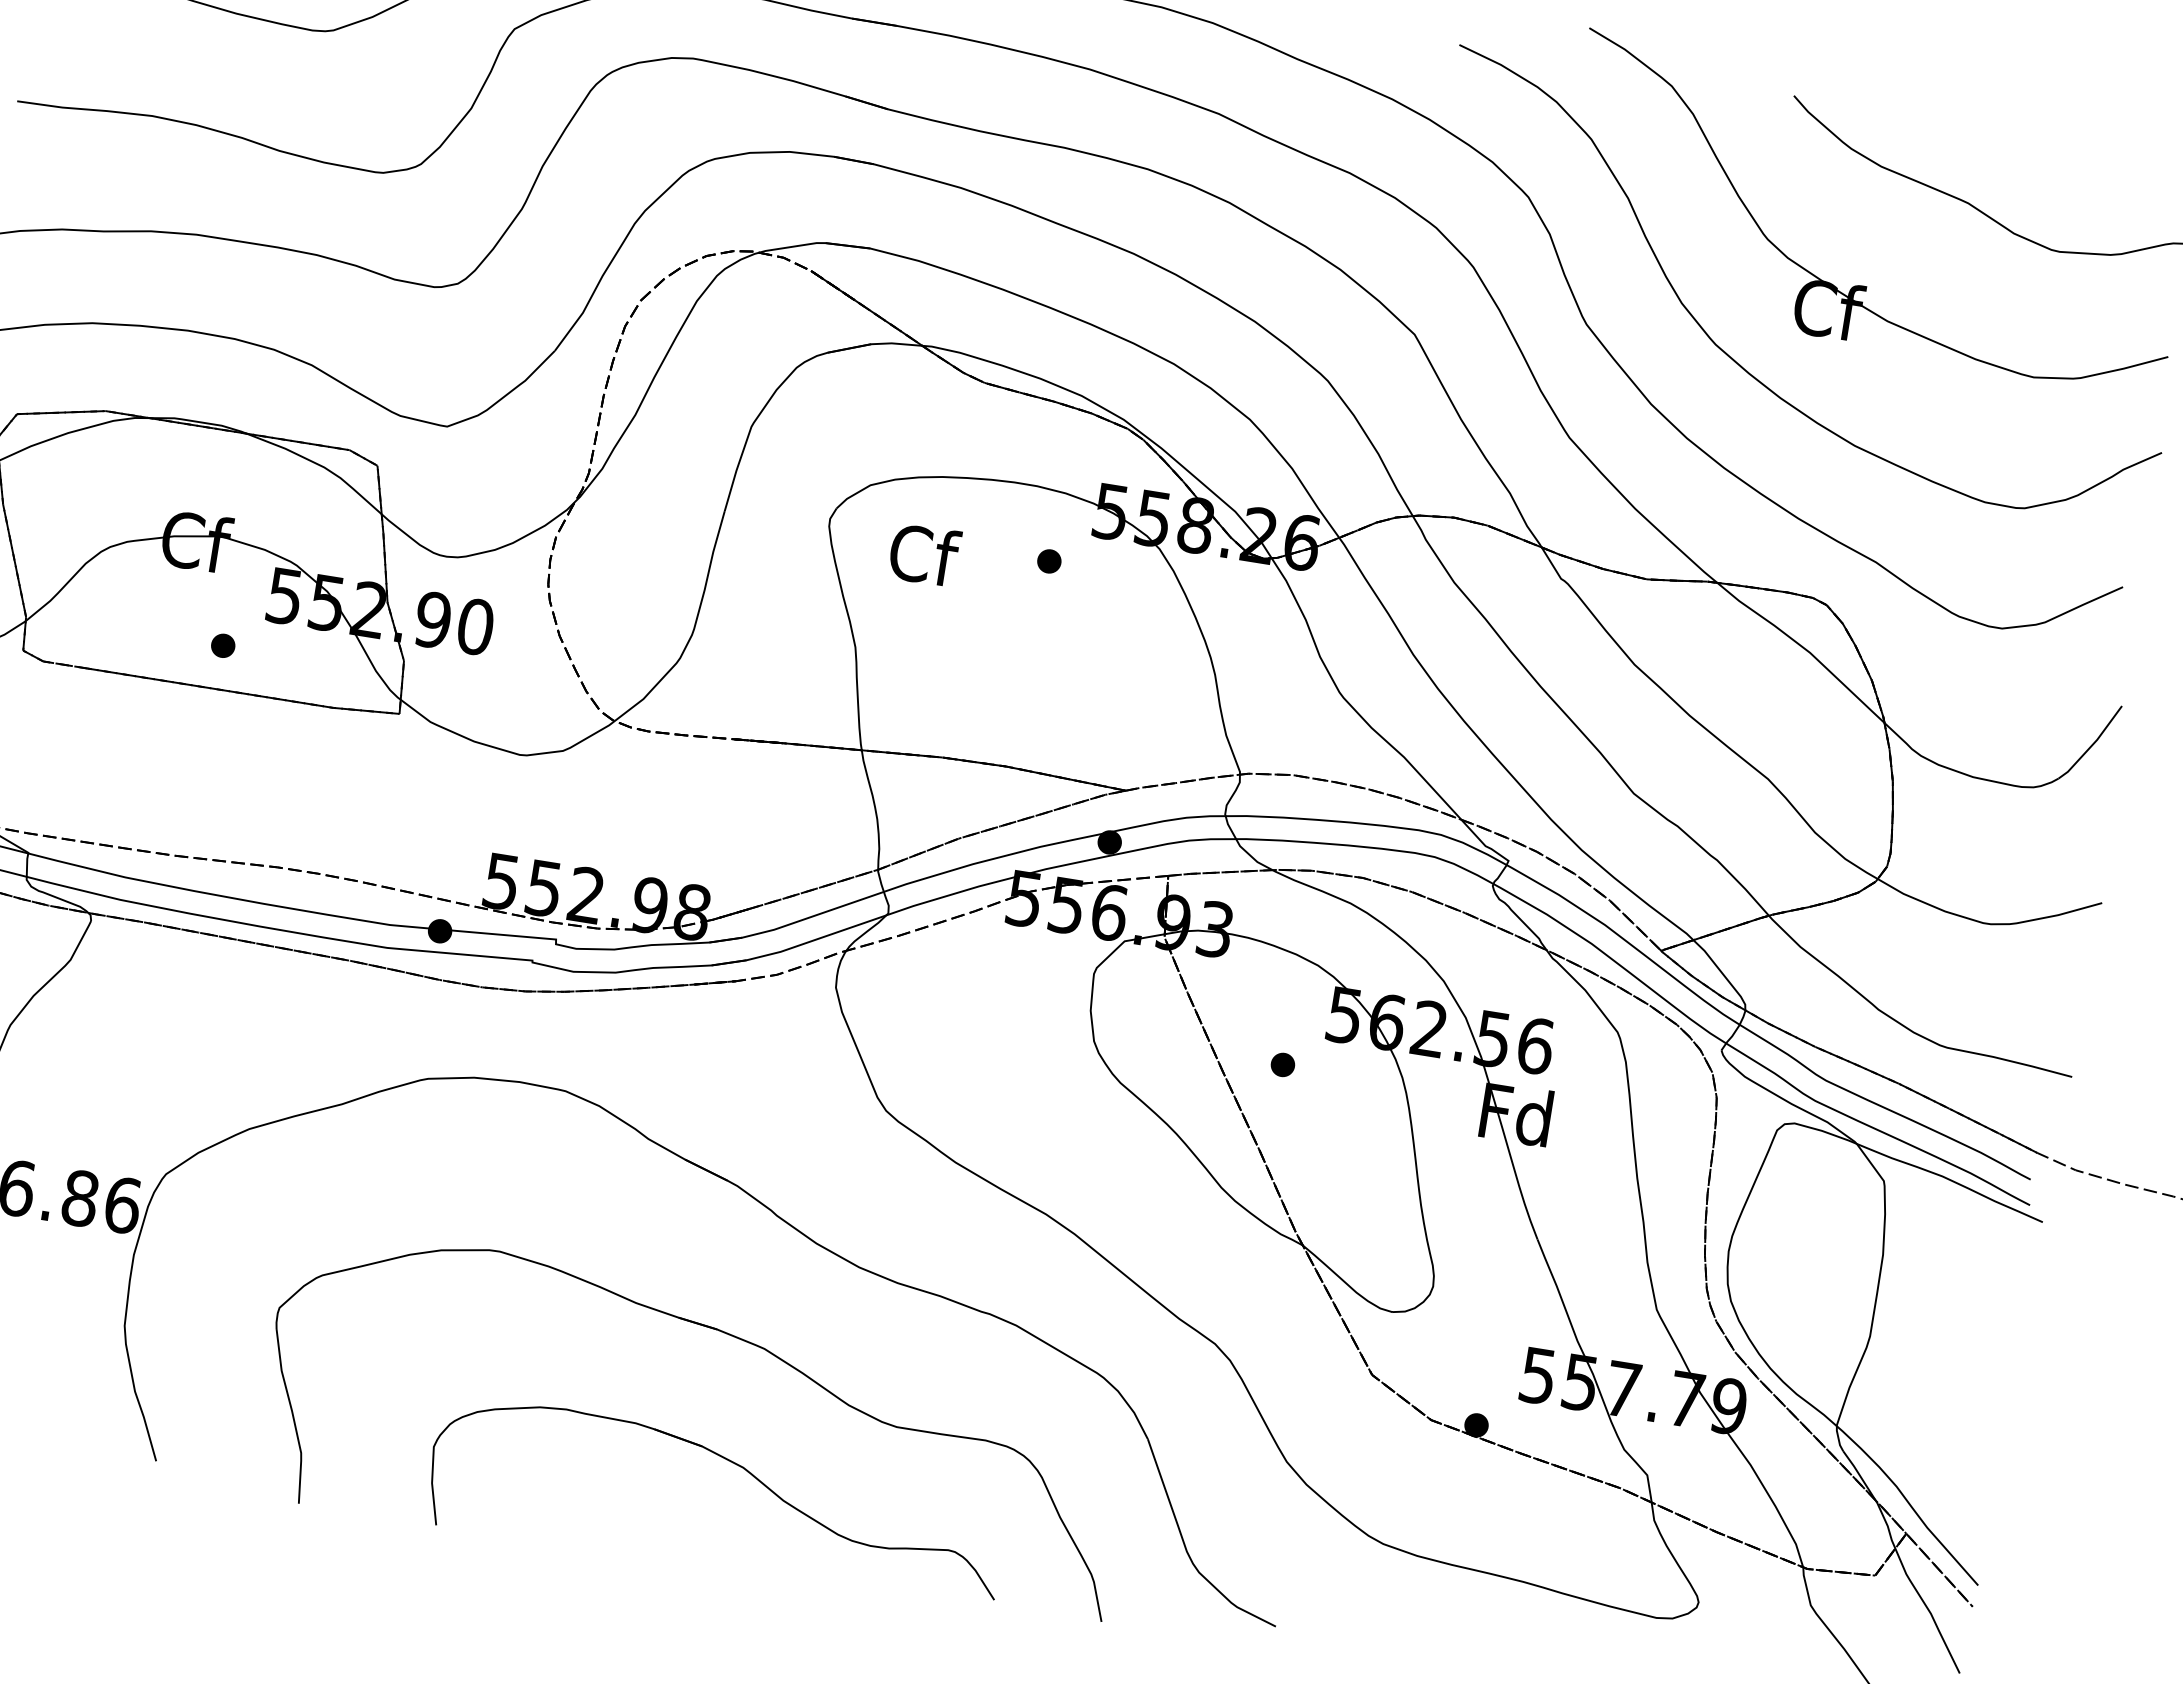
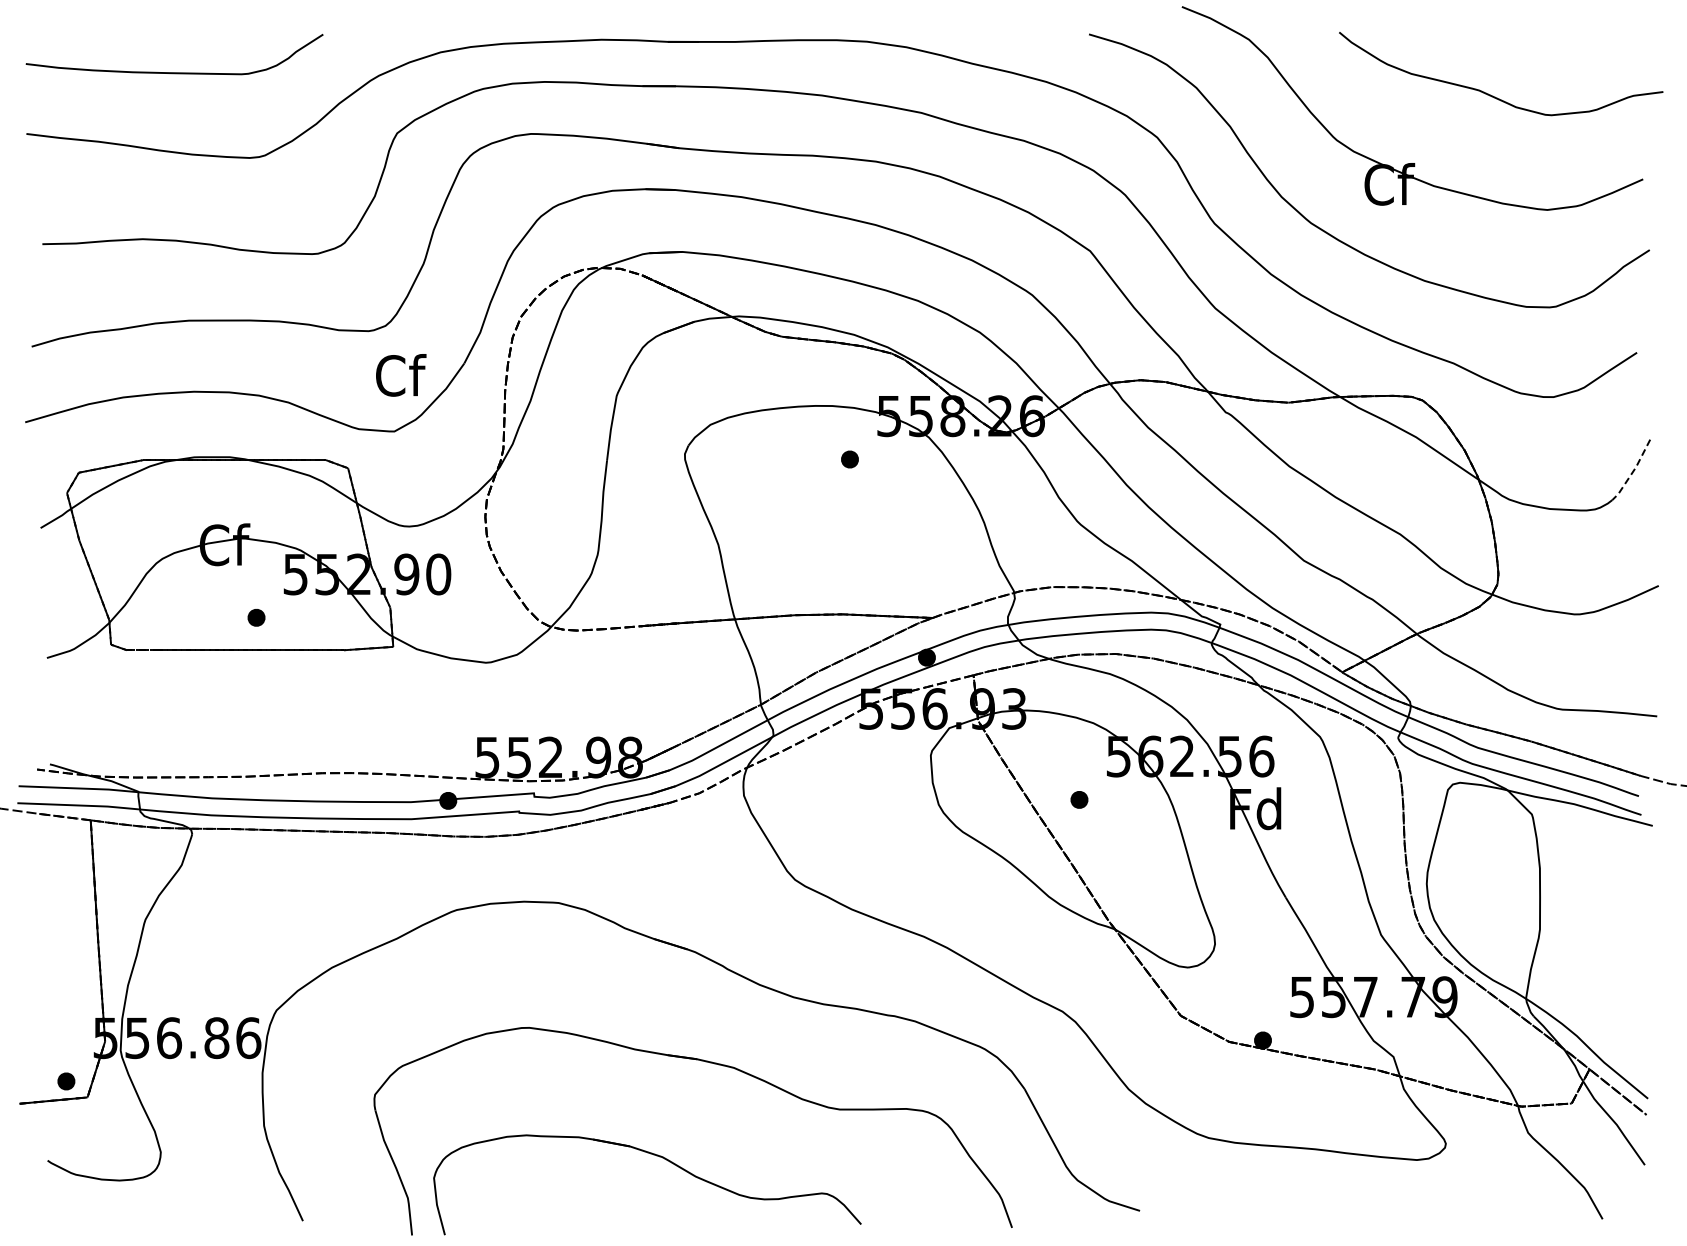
text: (925, 555) -> (401, 375), moved
line: (2091, 746) -> (1632, 472), solid -> dashed
part: (735, 1465) -> (656, 1156), moved

